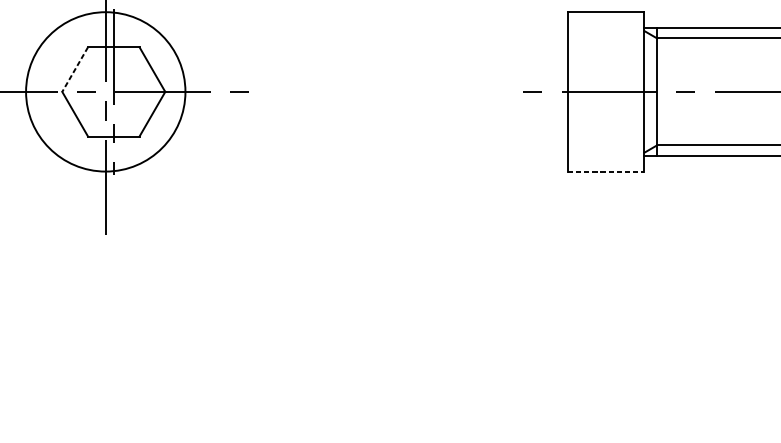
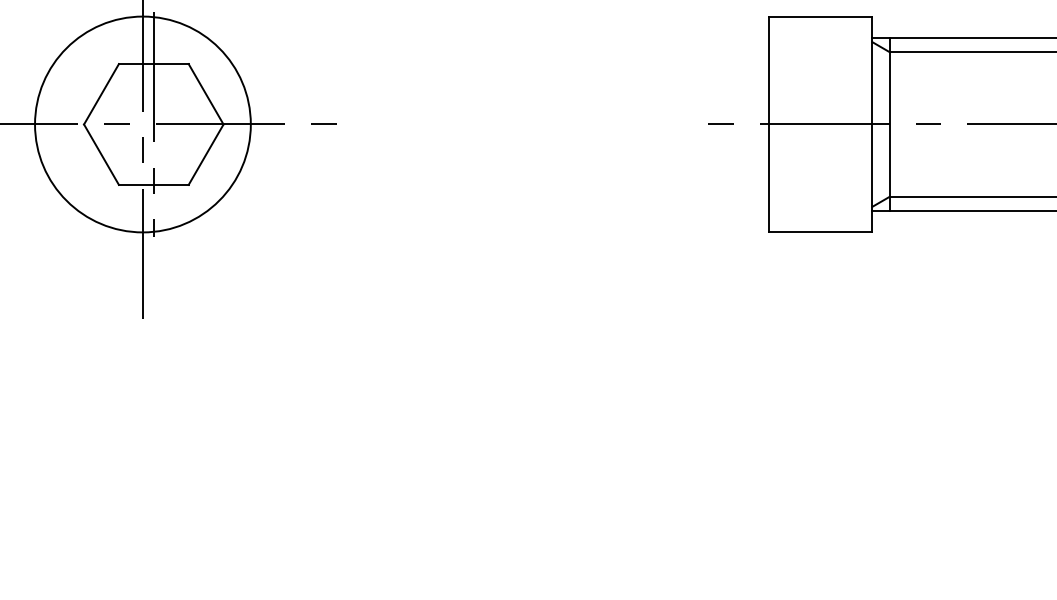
line: (75, 69) -> (101, 94), dashed -> solid
line: (606, 171) -> (820, 232), dashed -> solid

